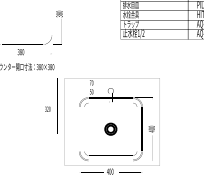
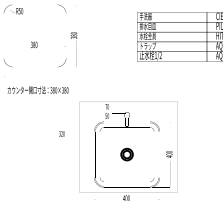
text: (33, 51) -> (47, 44), moved

